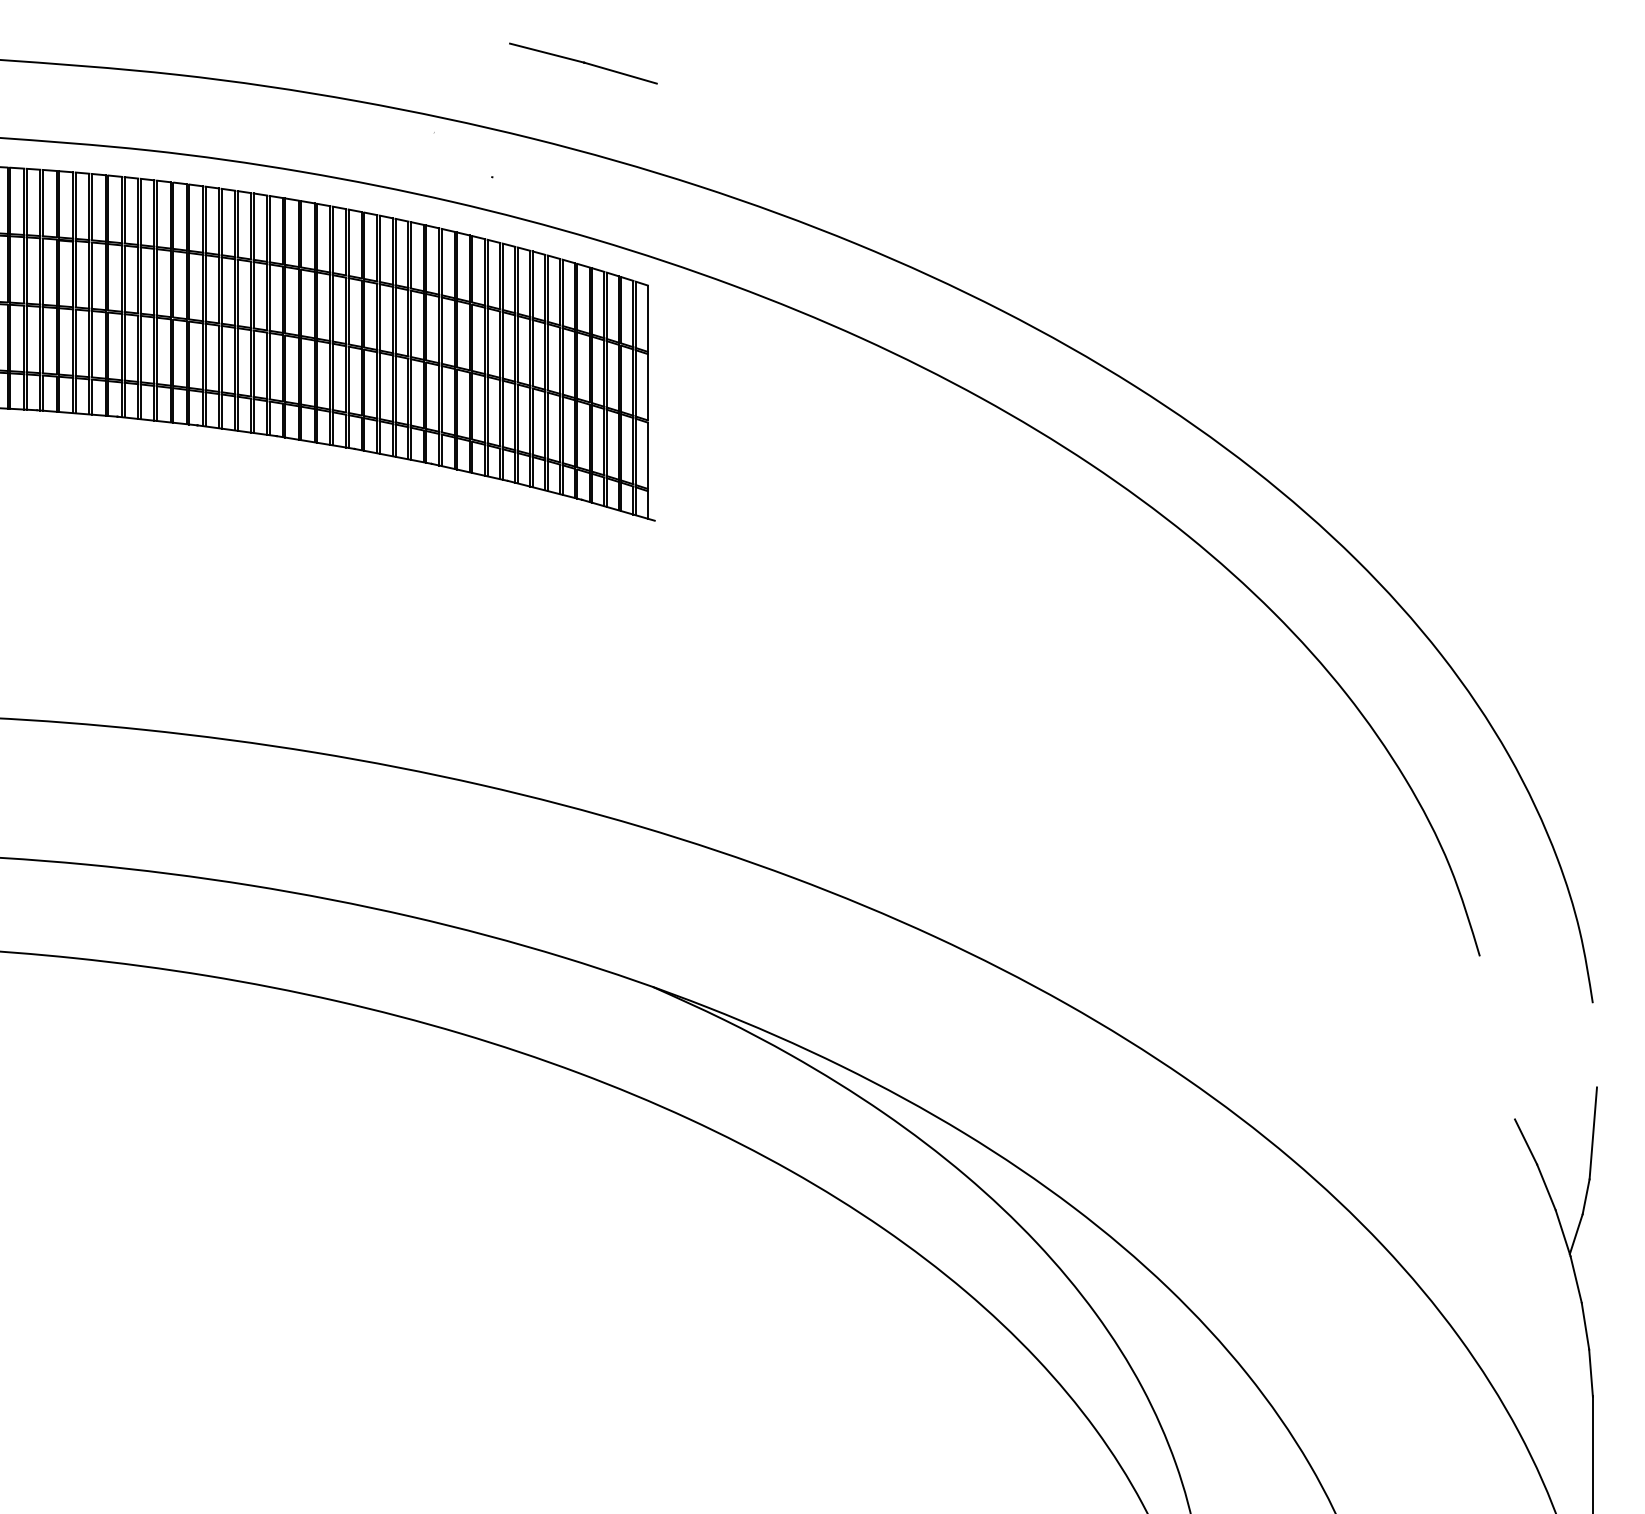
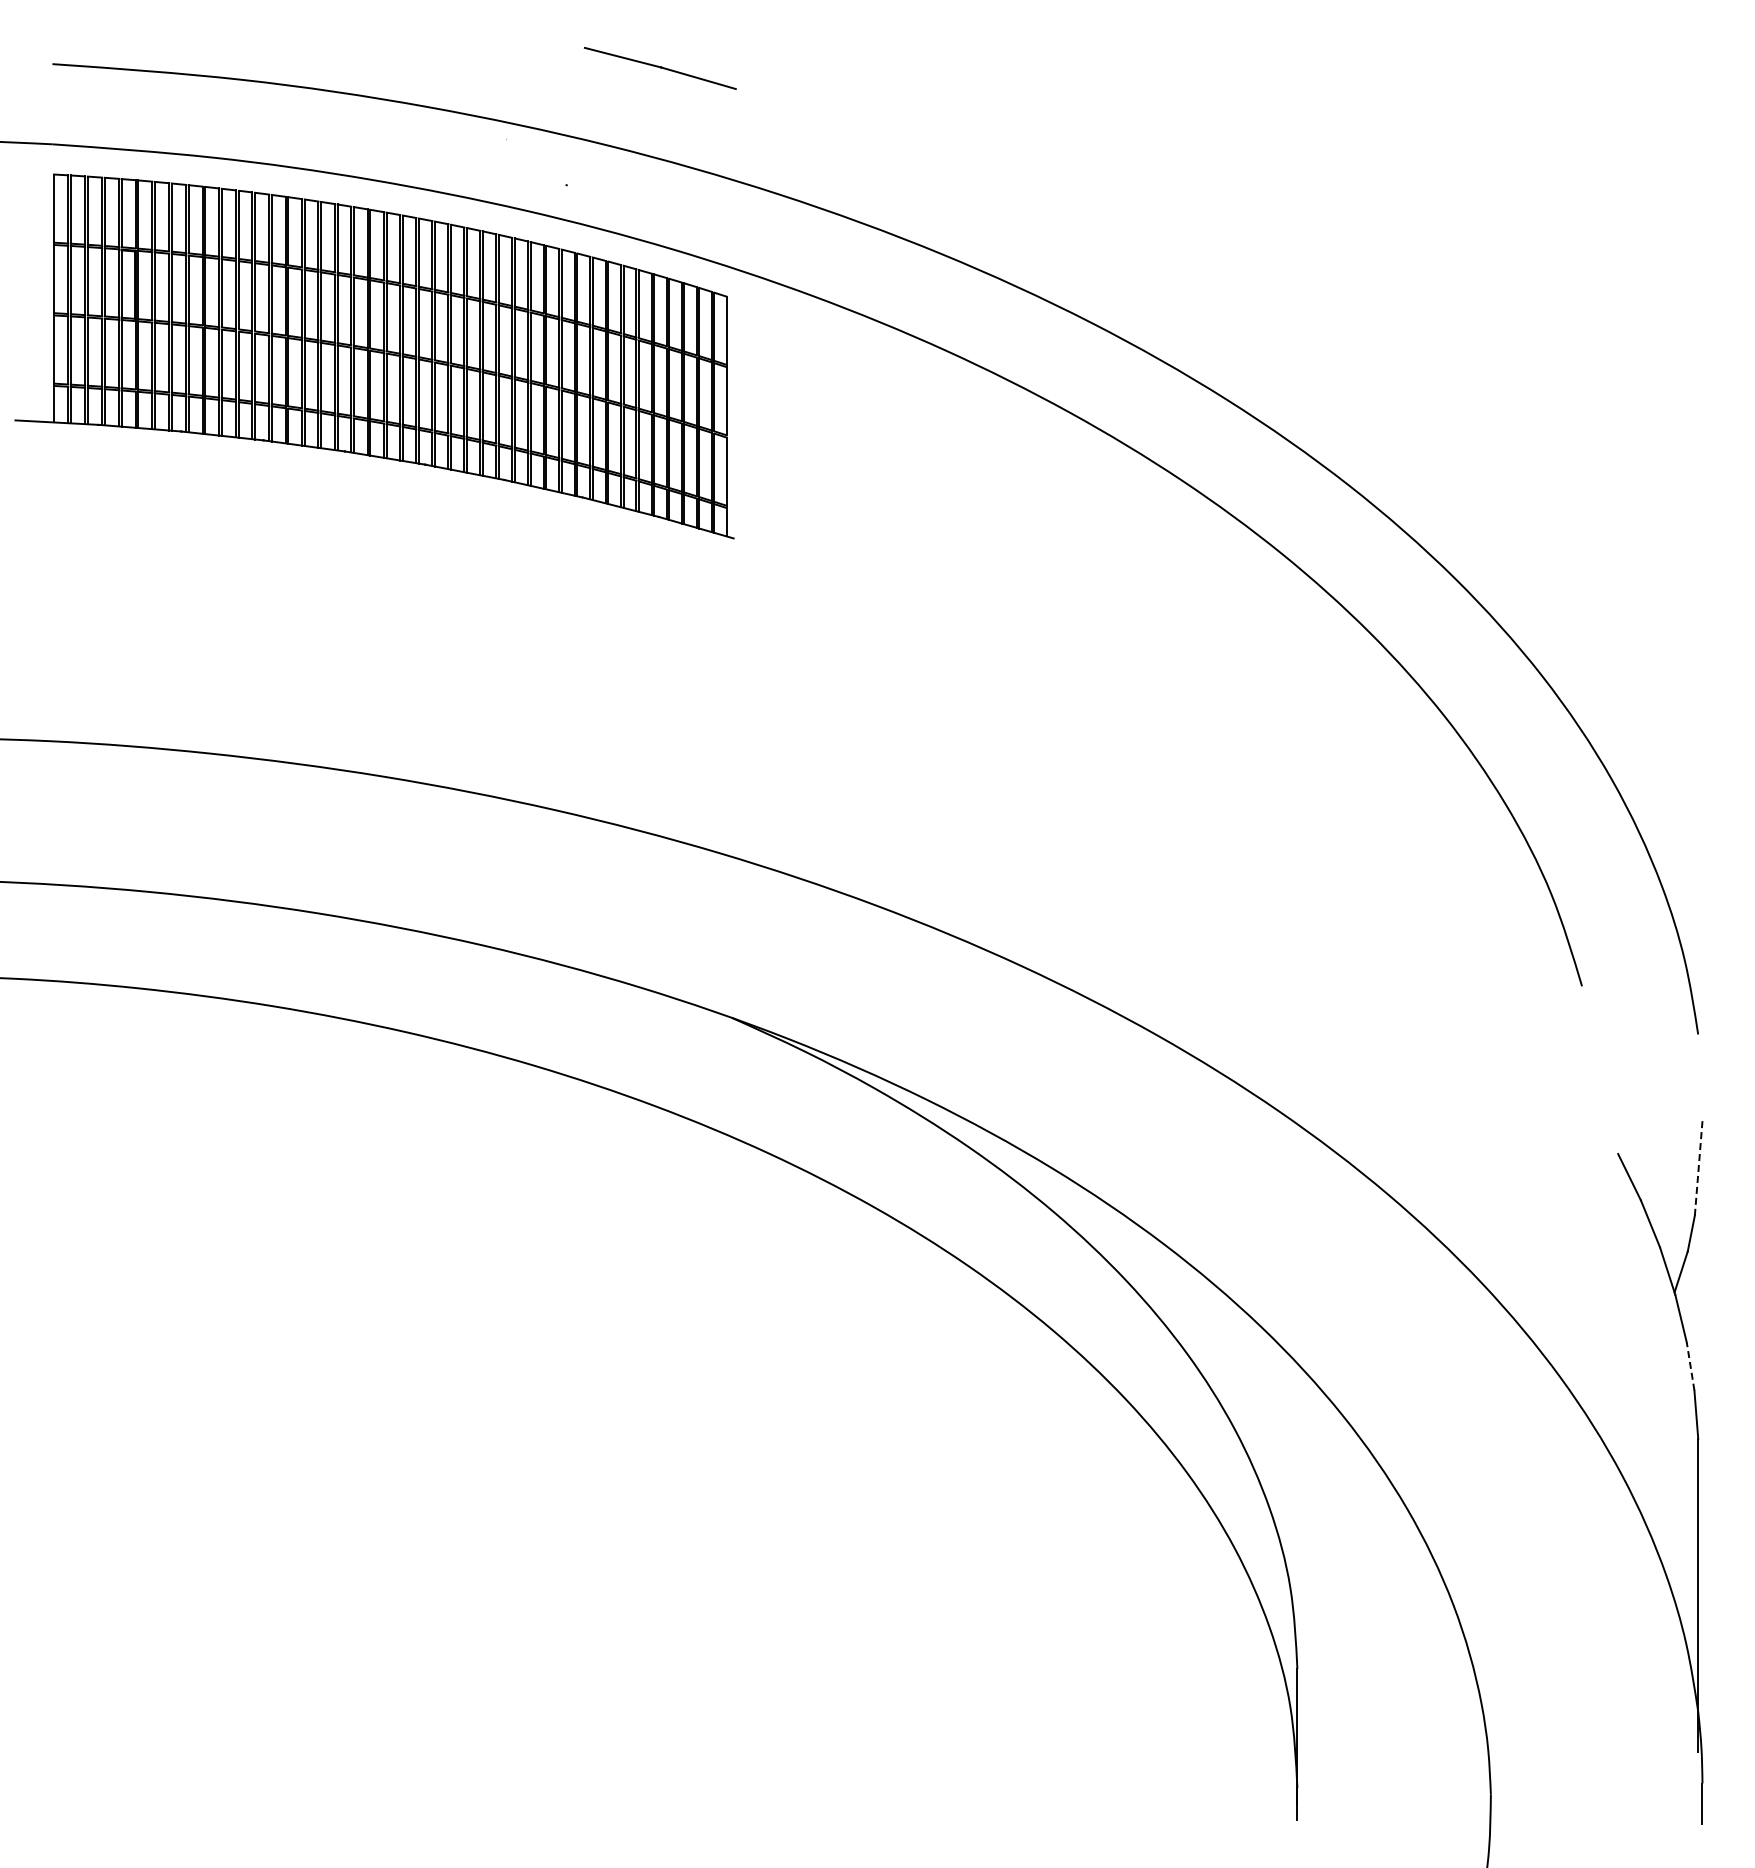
line: (1593, 1133) -> (1698, 1168), solid -> dashed
line: (1585, 1326) -> (1690, 1366), solid -> dashed

